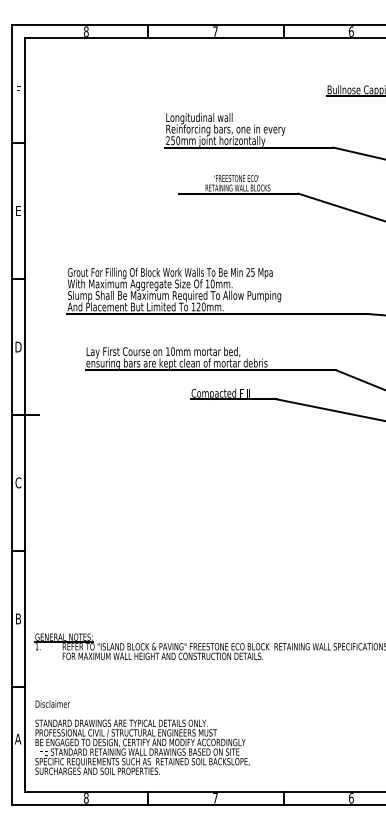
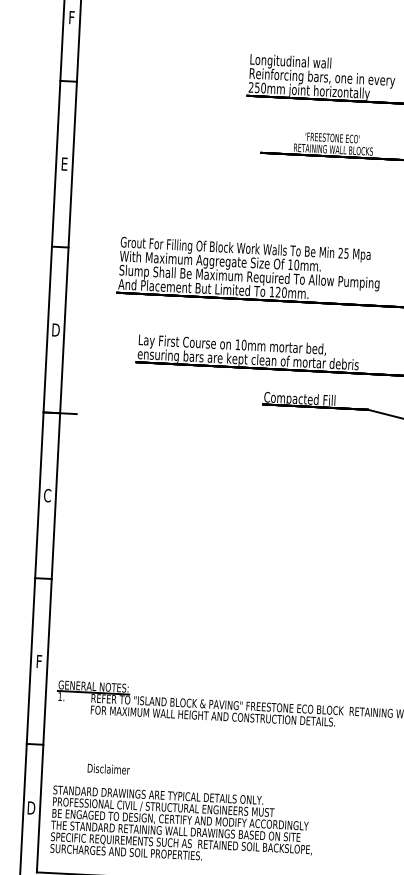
text: (18, 618) -> (39, 661), B -> F
text: (52, 703) -> (108, 768), moved
text: (17, 738) -> (30, 807), A -> D

